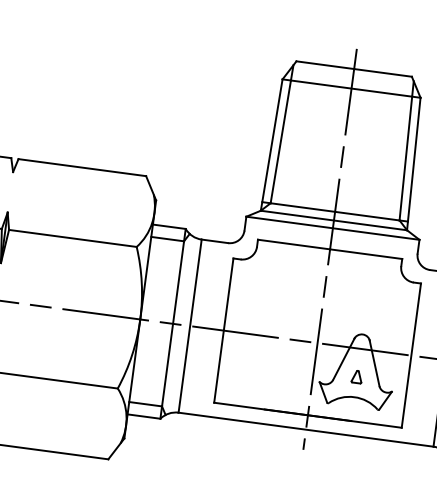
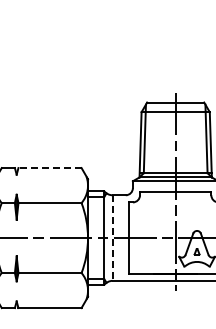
line: (83, 168) -> (50, 168), solid -> dashed
line: (189, 326) -> (112, 238), solid -> dashed

